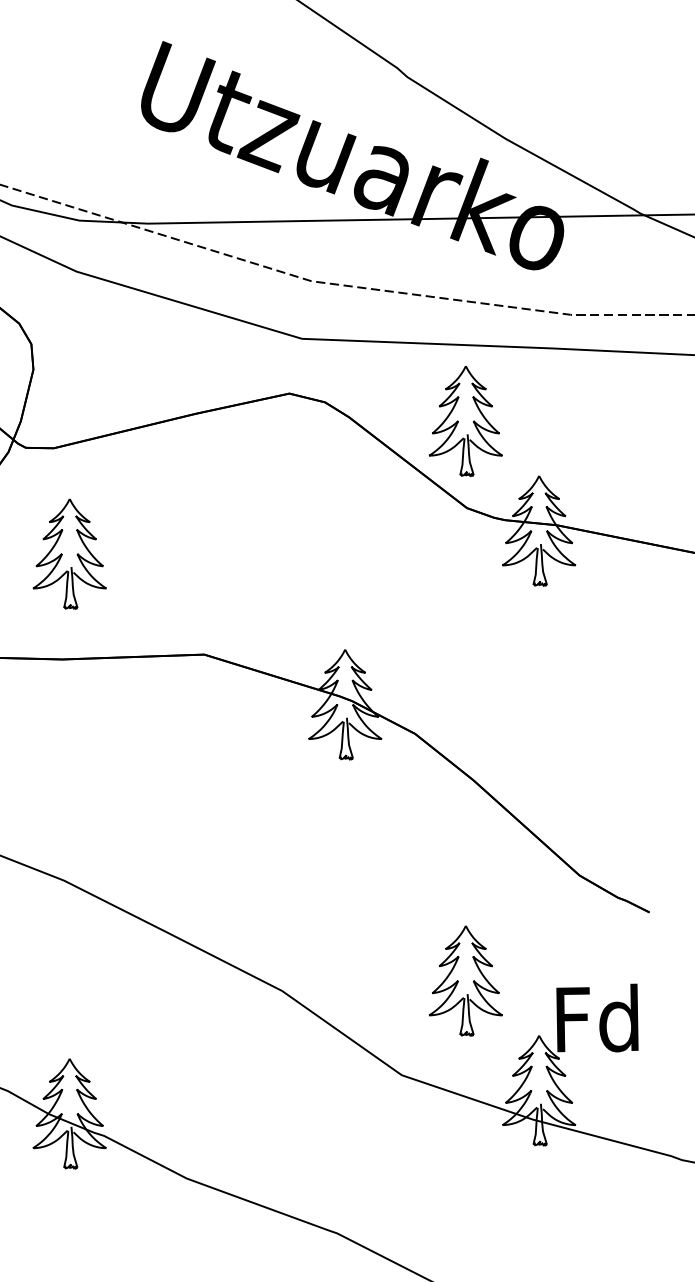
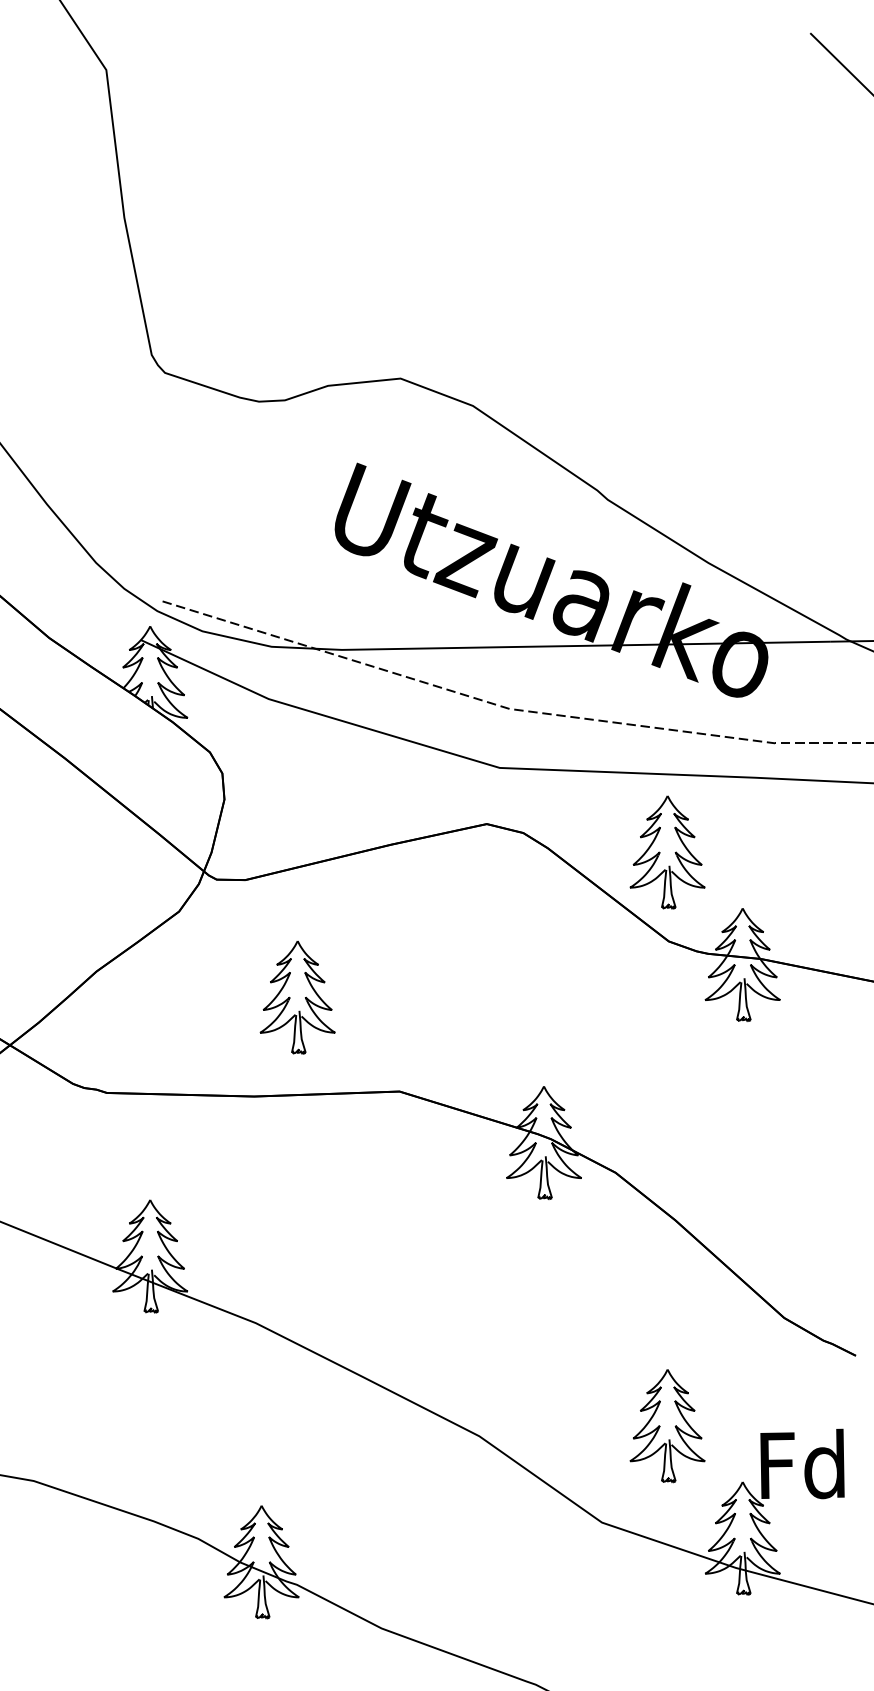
part: (69, 554) -> (297, 997), moved

